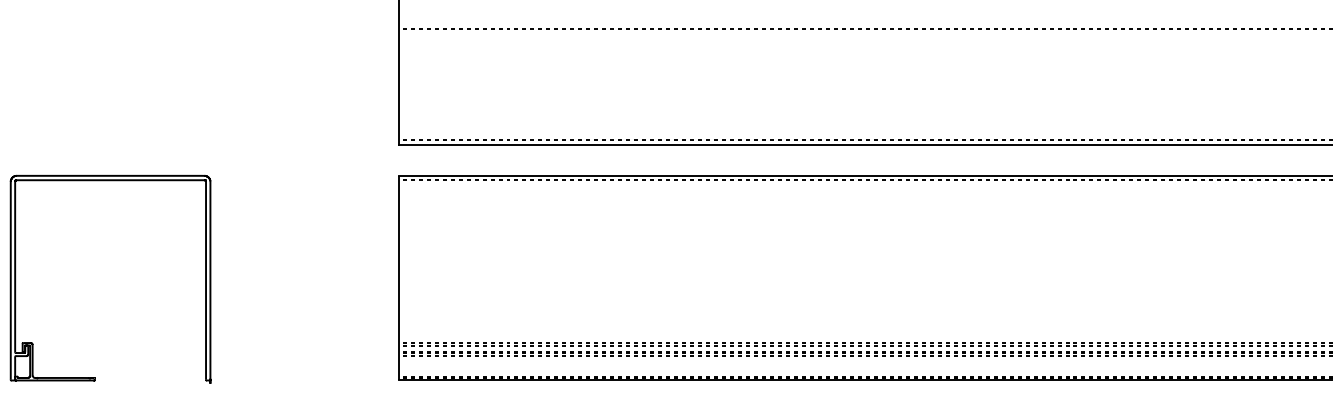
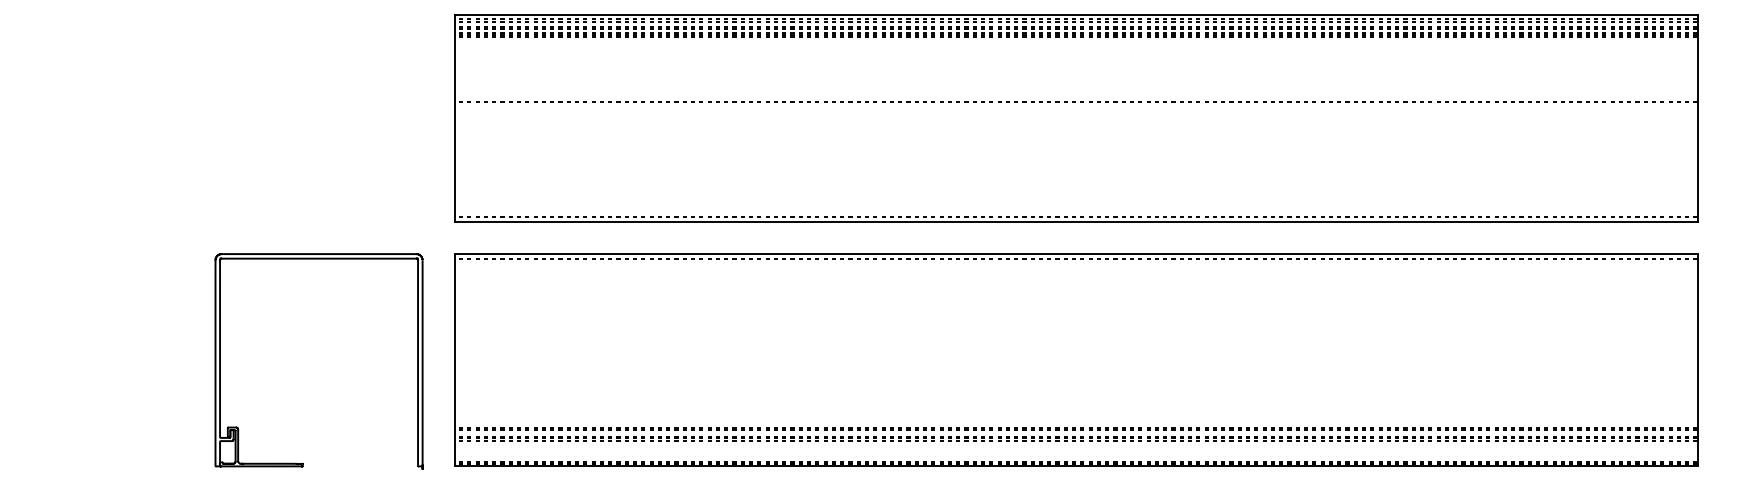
part: (15, 279) -> (220, 361), moved

